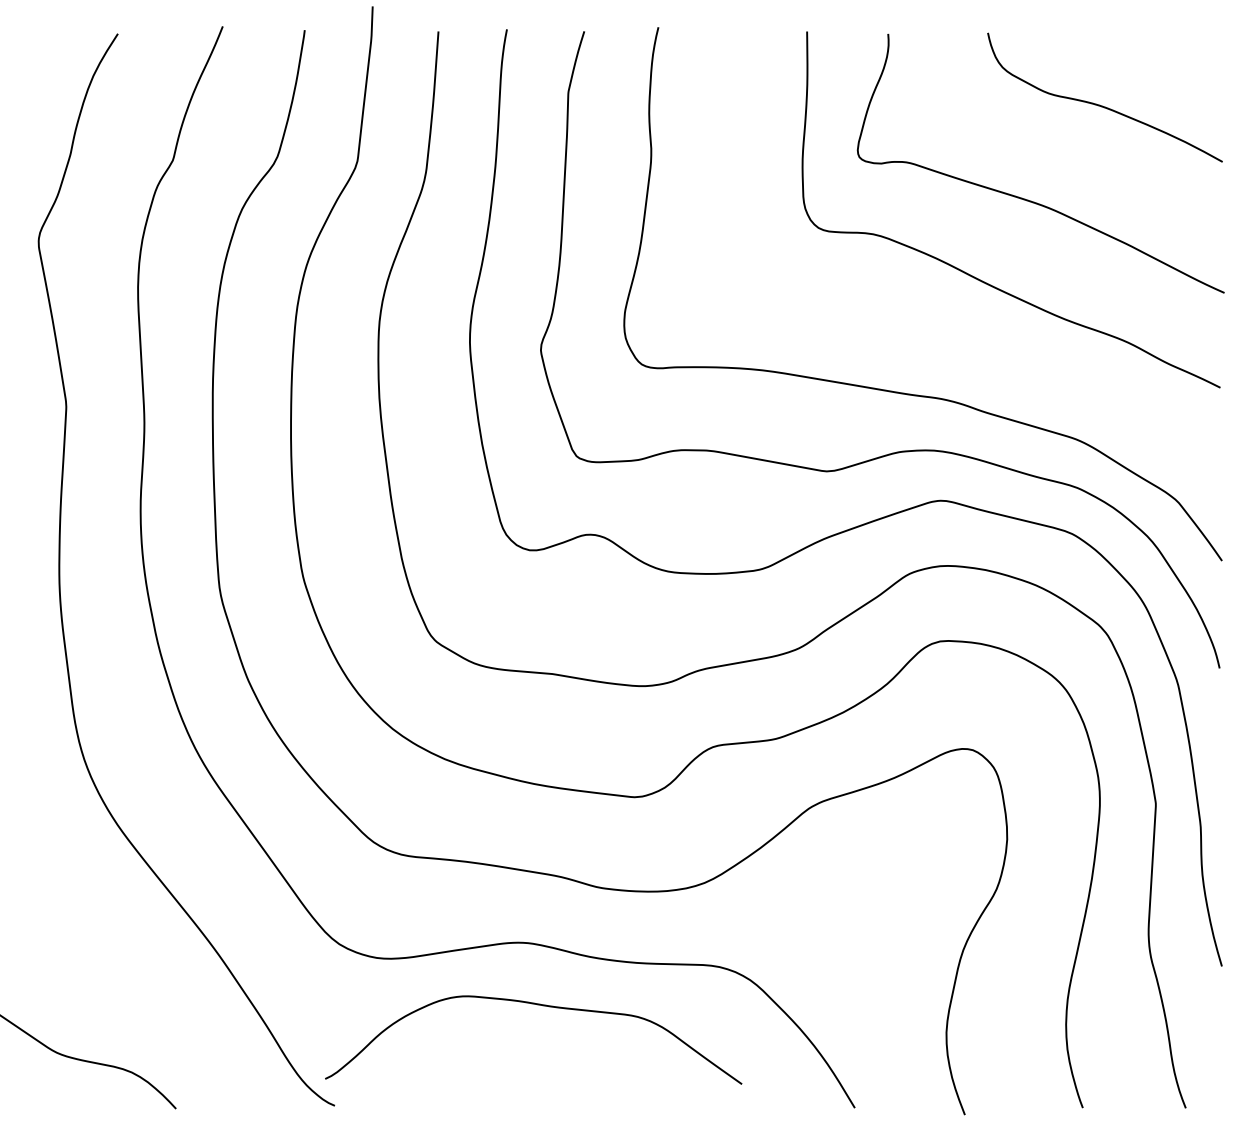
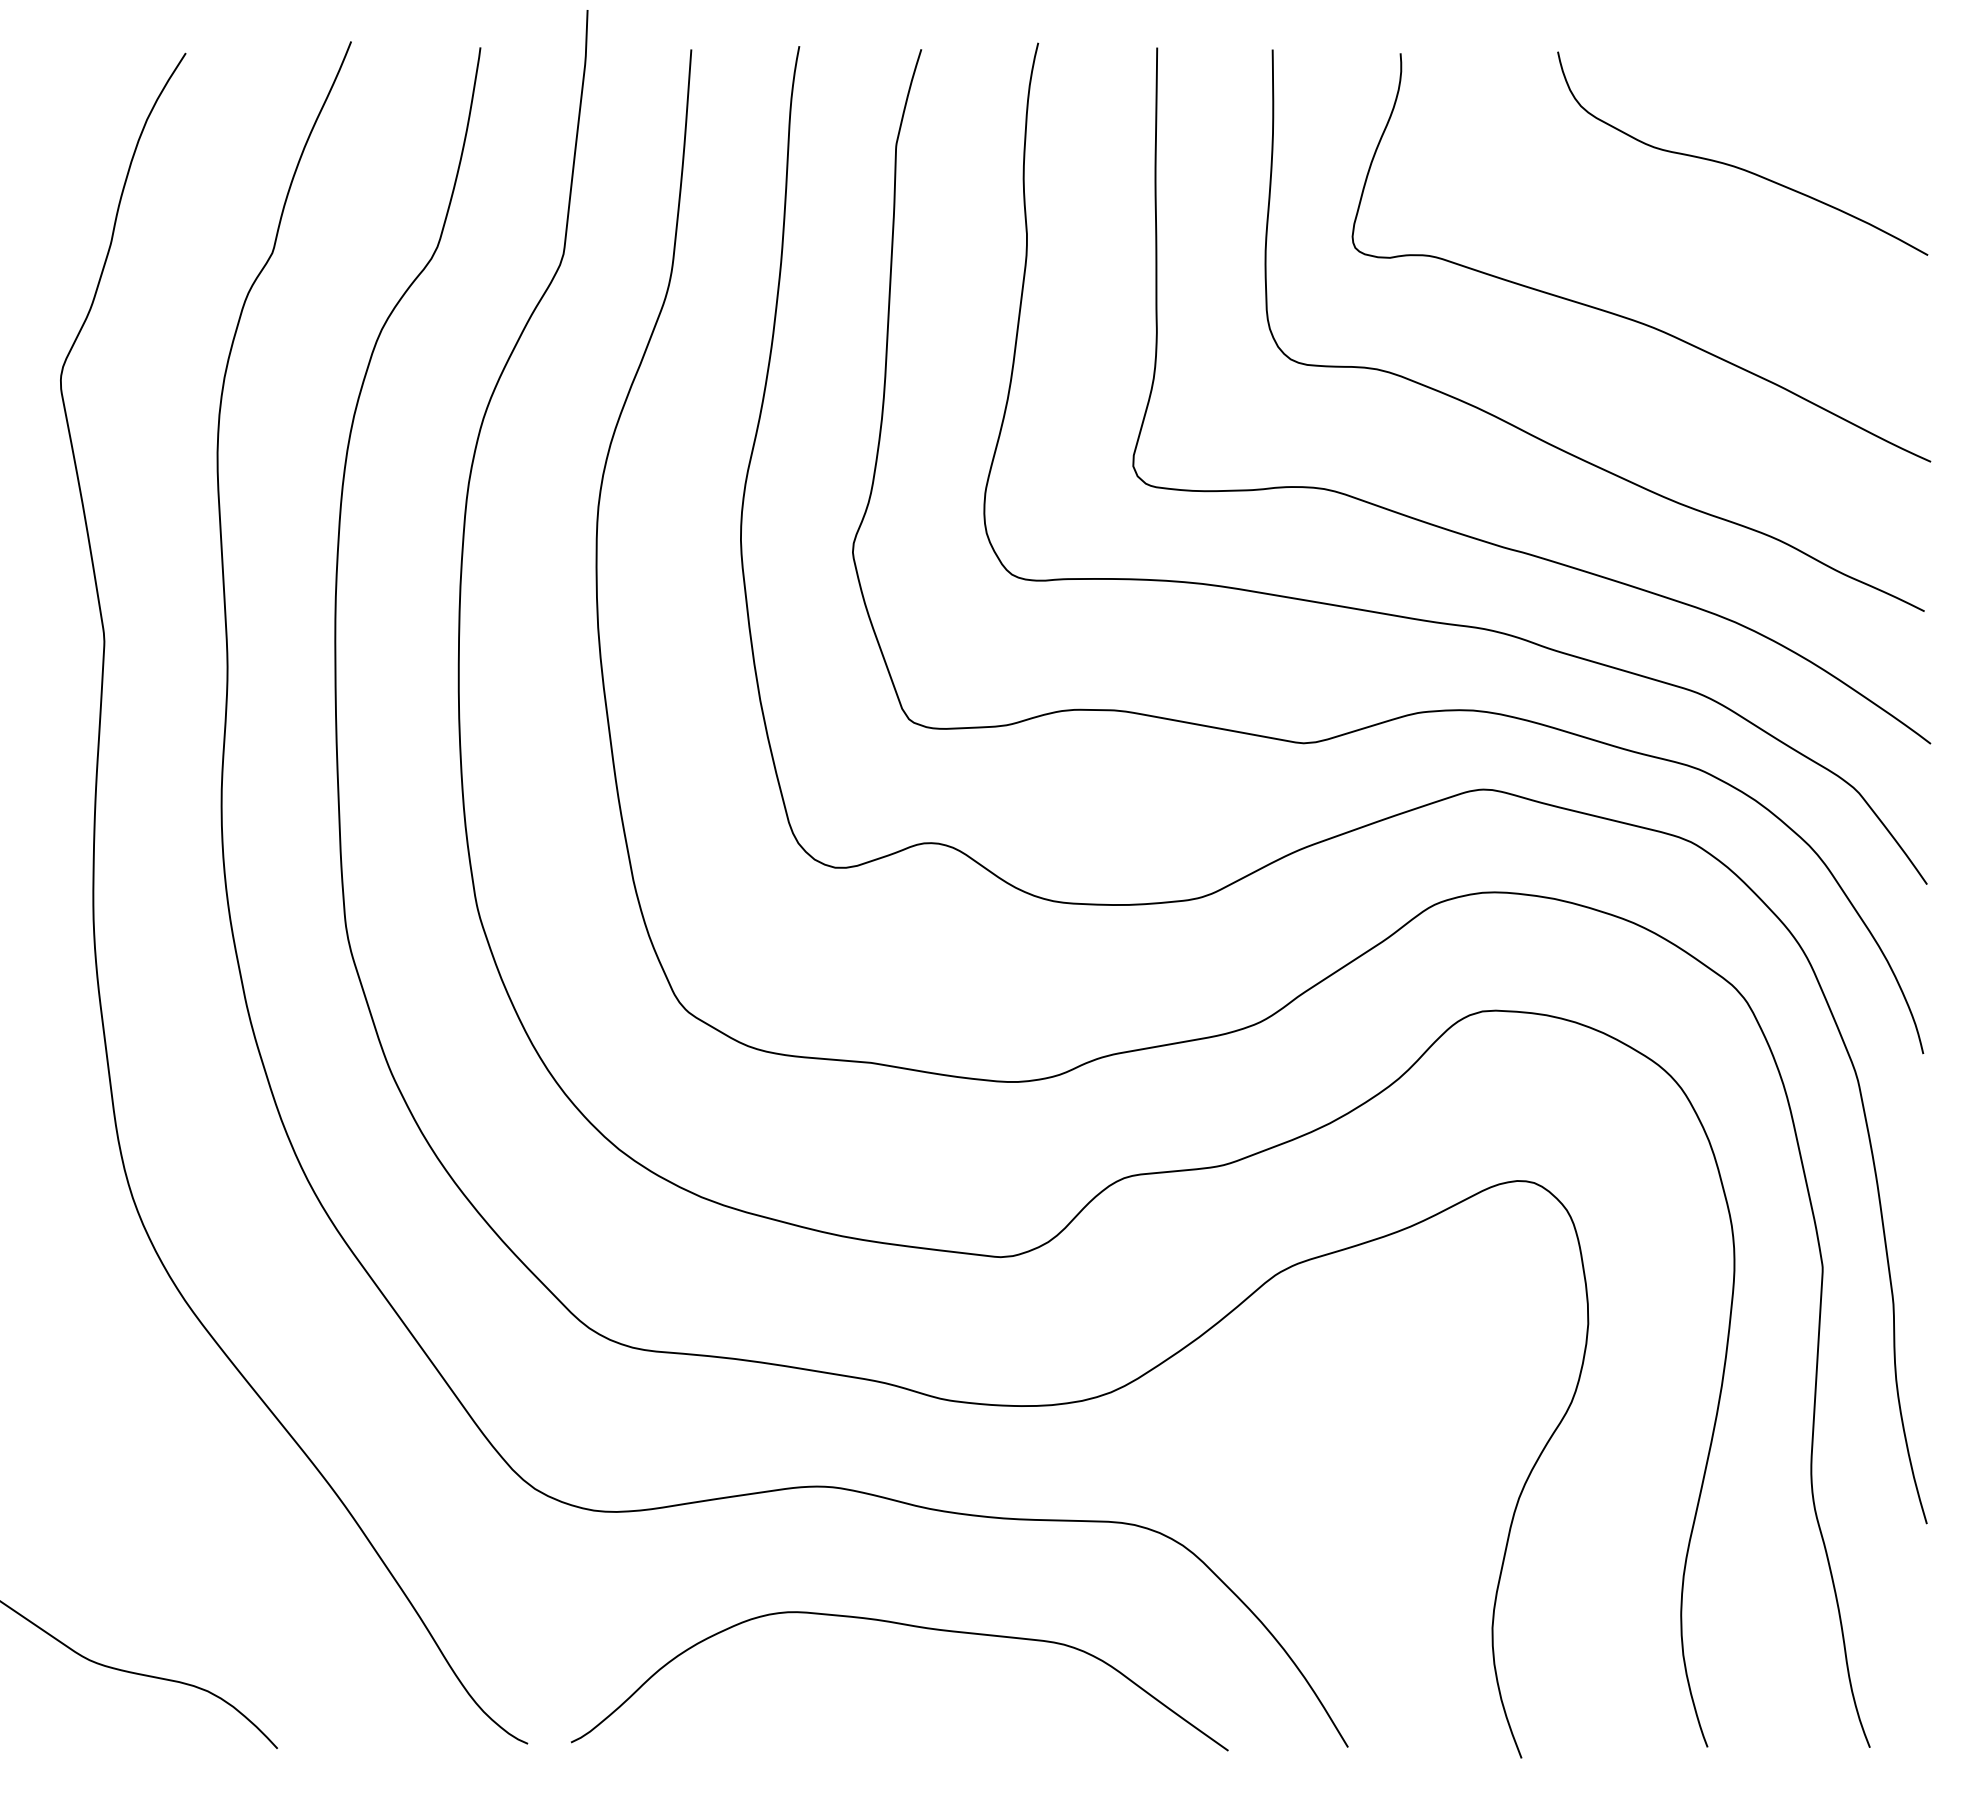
curve: (939, 341) -> (1481, 538), added
curve: (537, 1005) -> (905, 1626), moved

